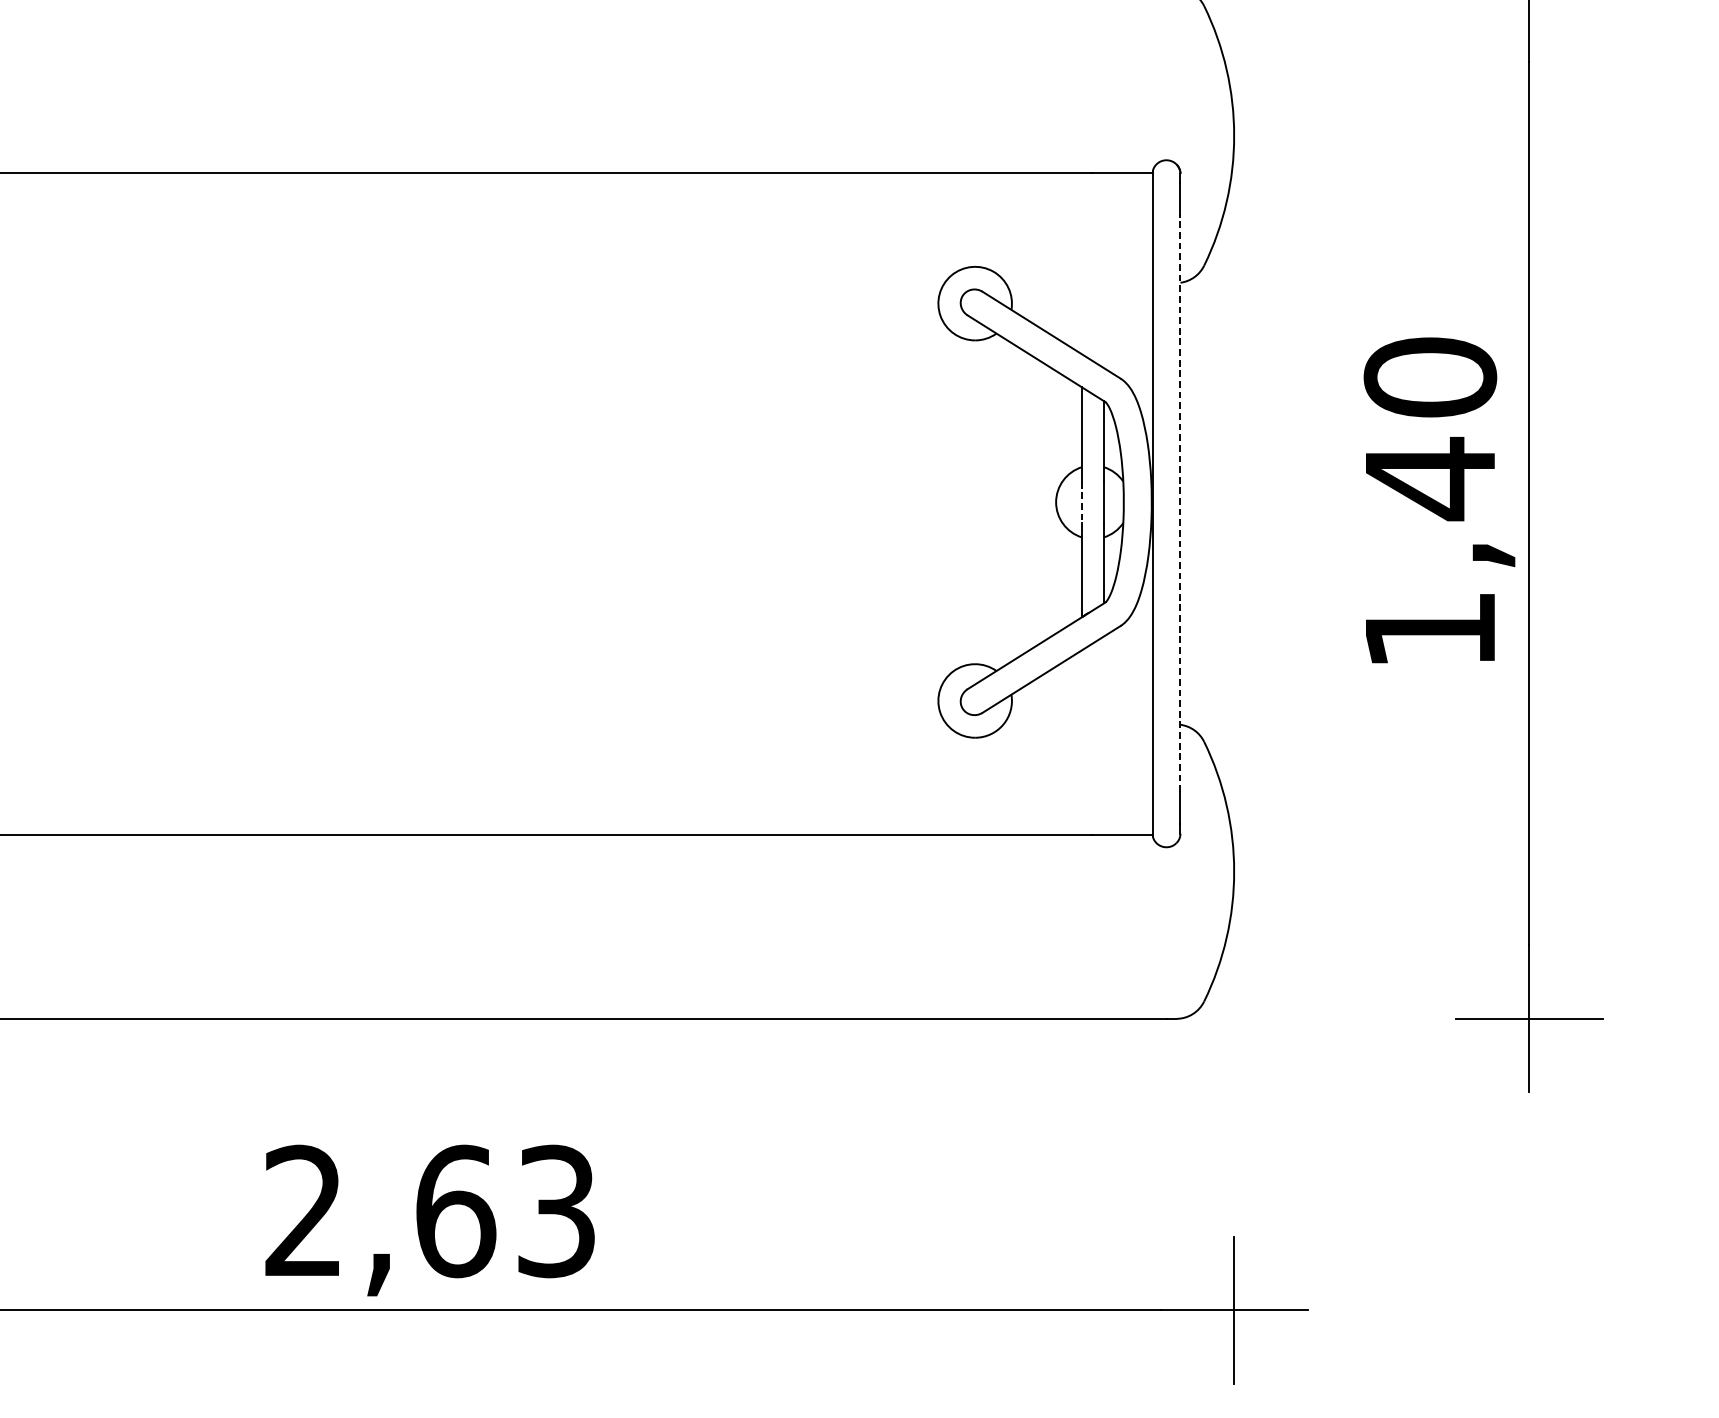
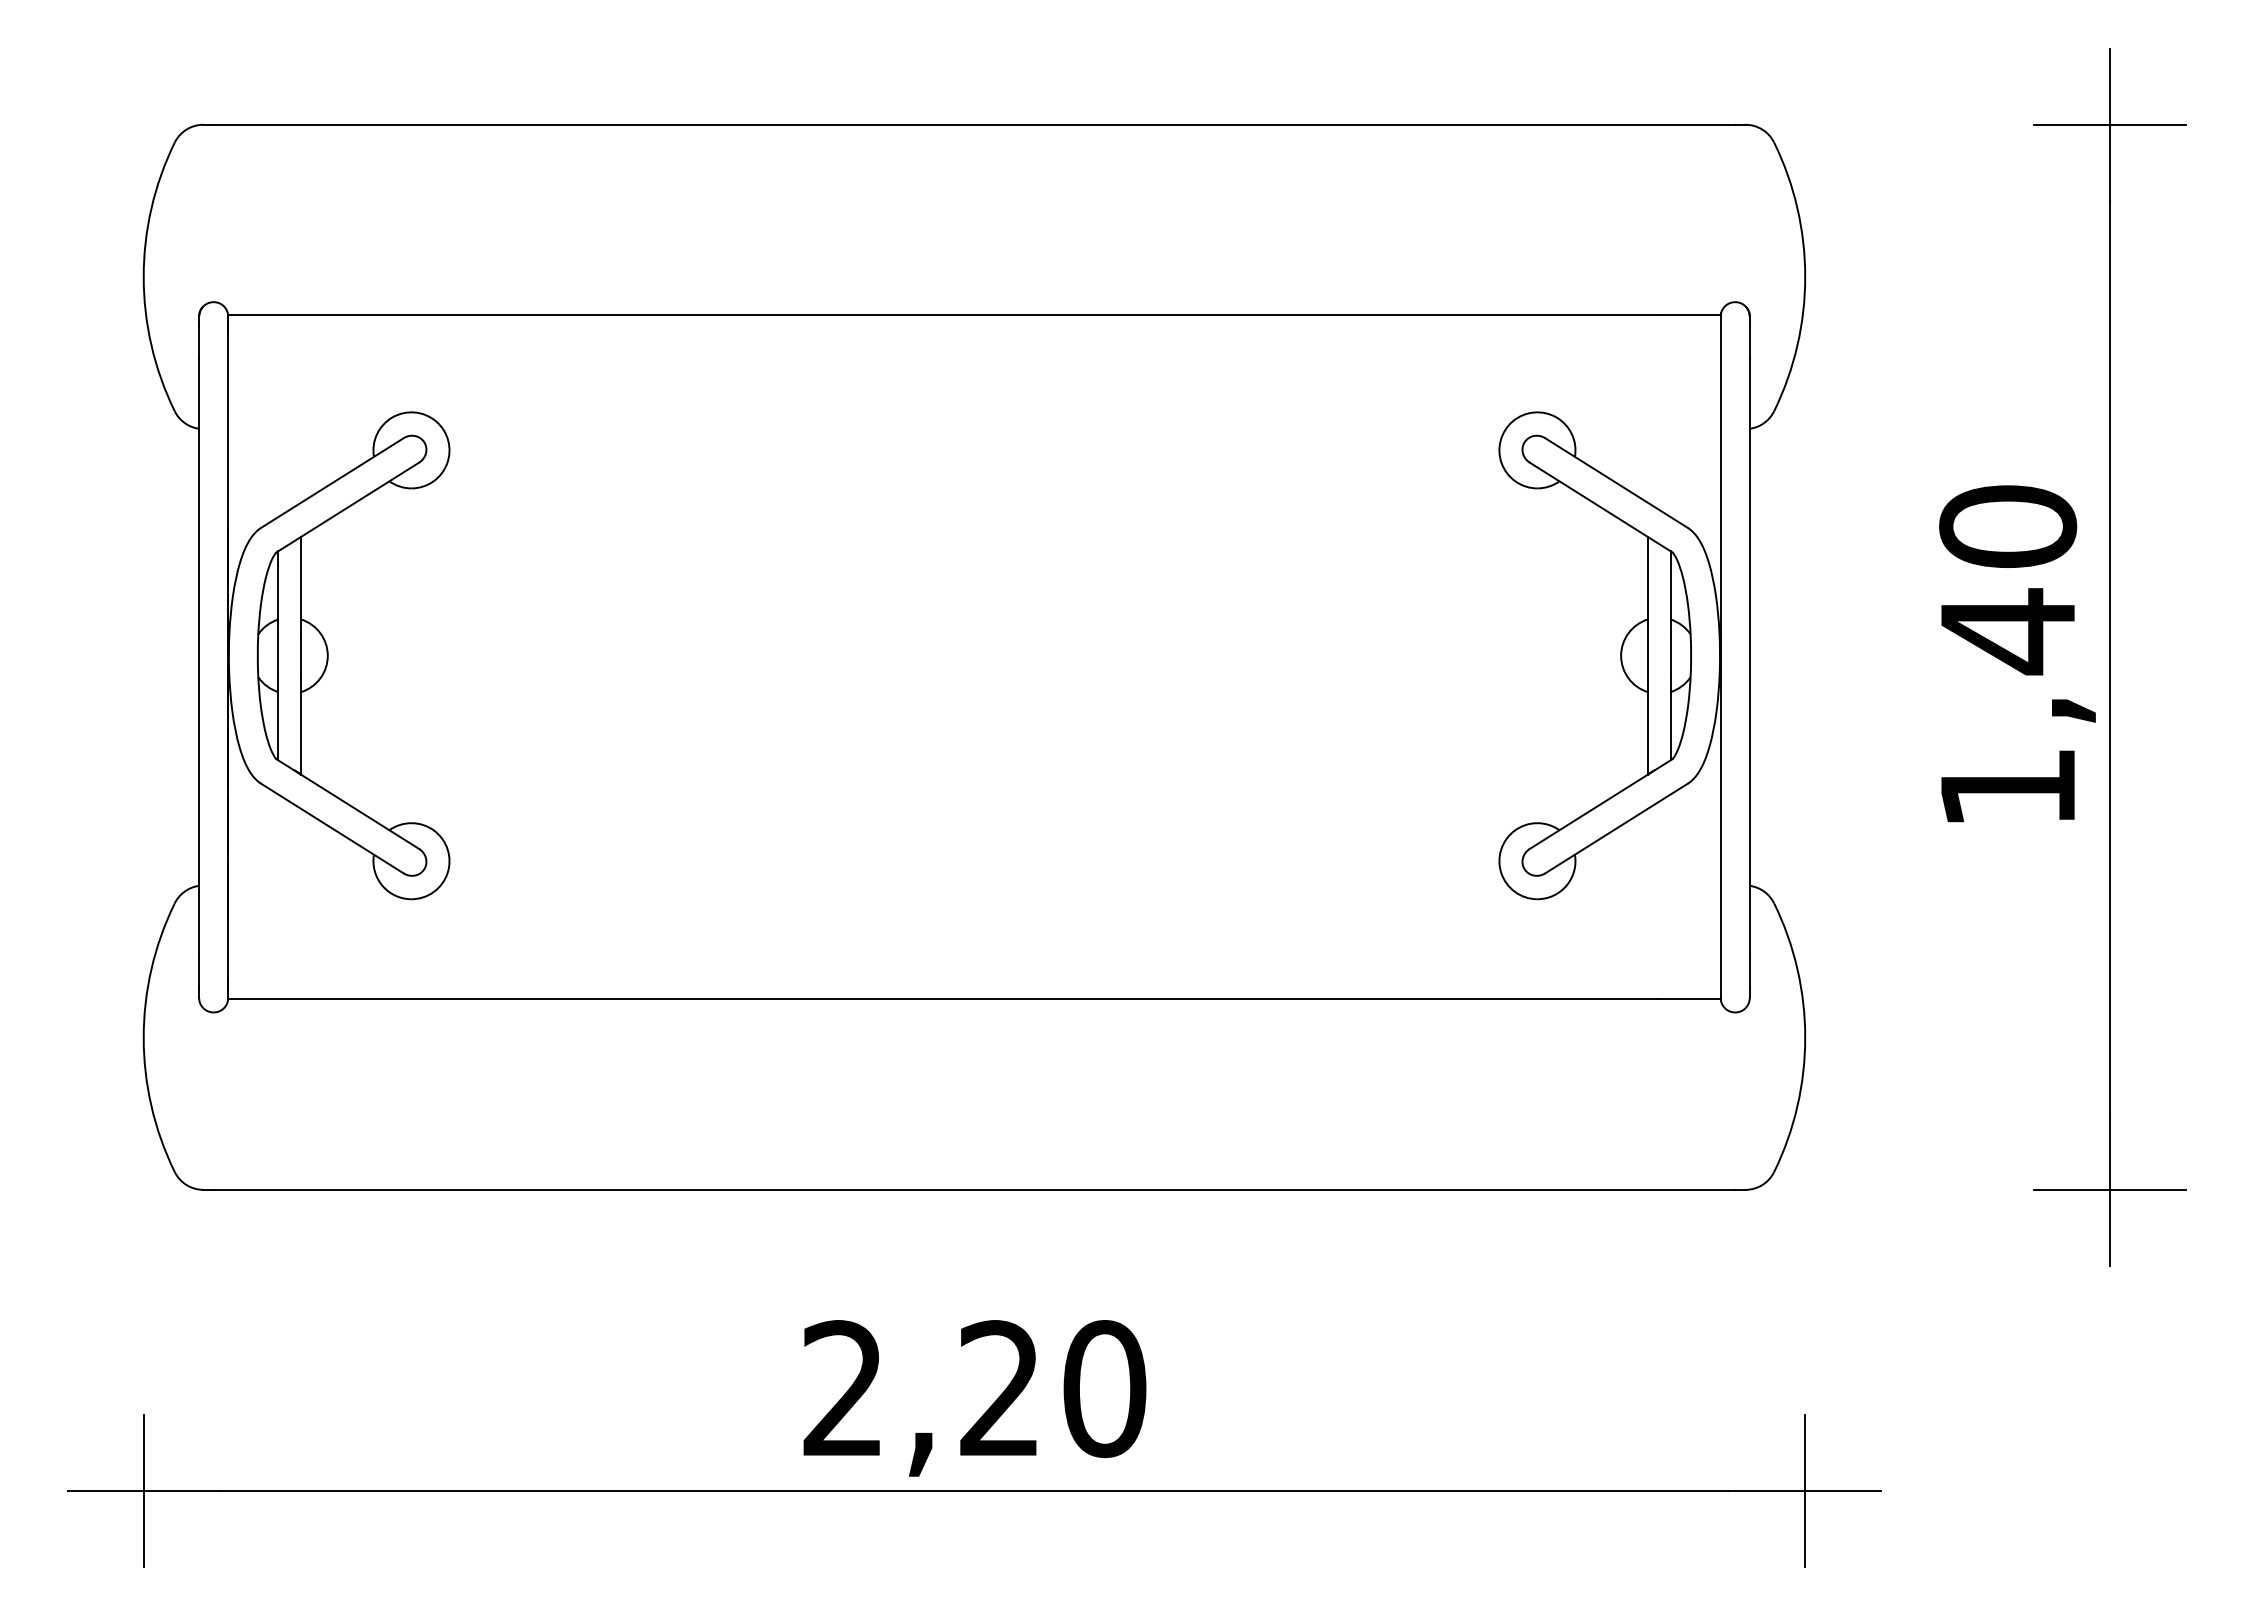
line: (1081, 502) -> (1647, 656), dashed -> solid
line: (1180, 502) -> (1749, 656), dashed -> solid
text: (506, 1211) -> (1052, 1389), 2,63 -> 2,20

